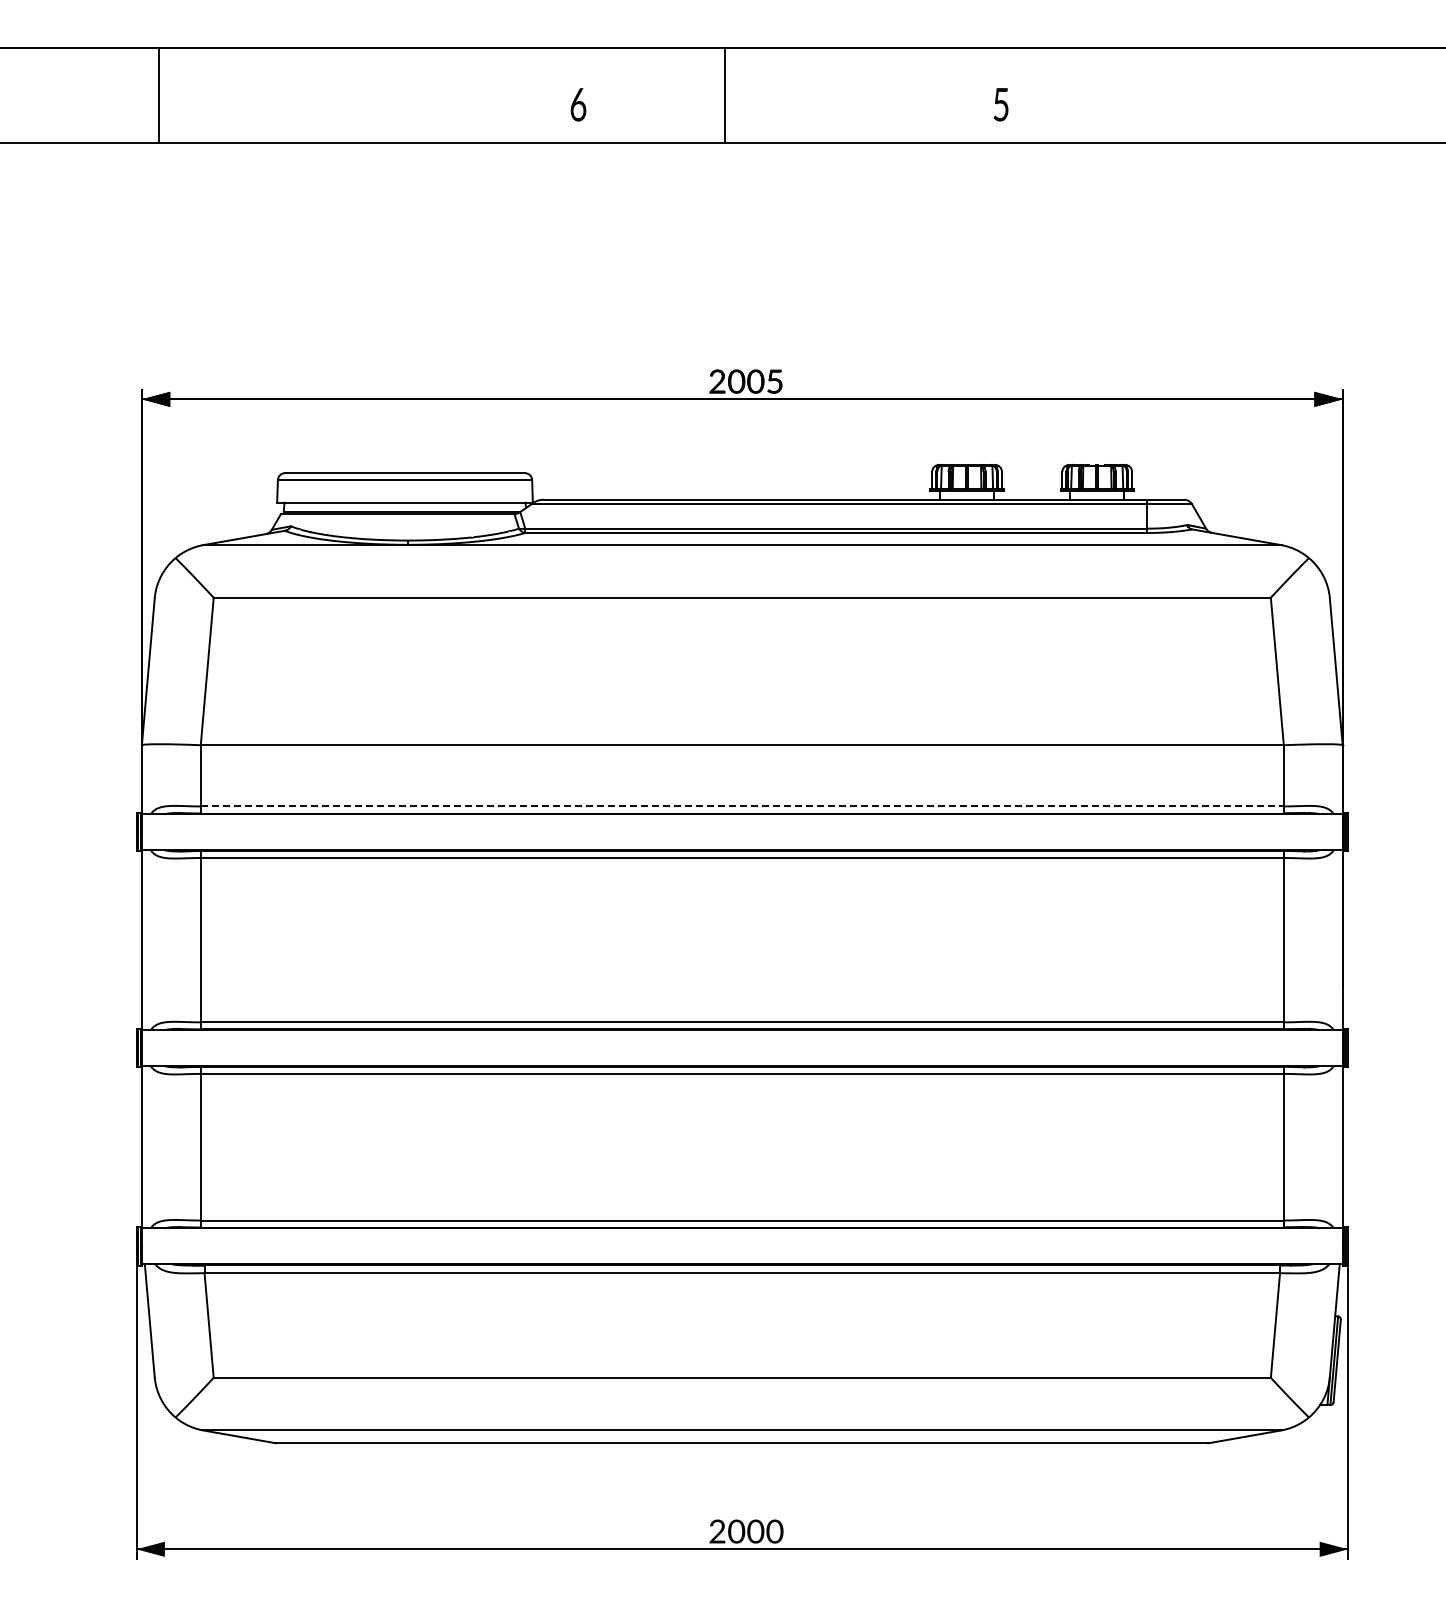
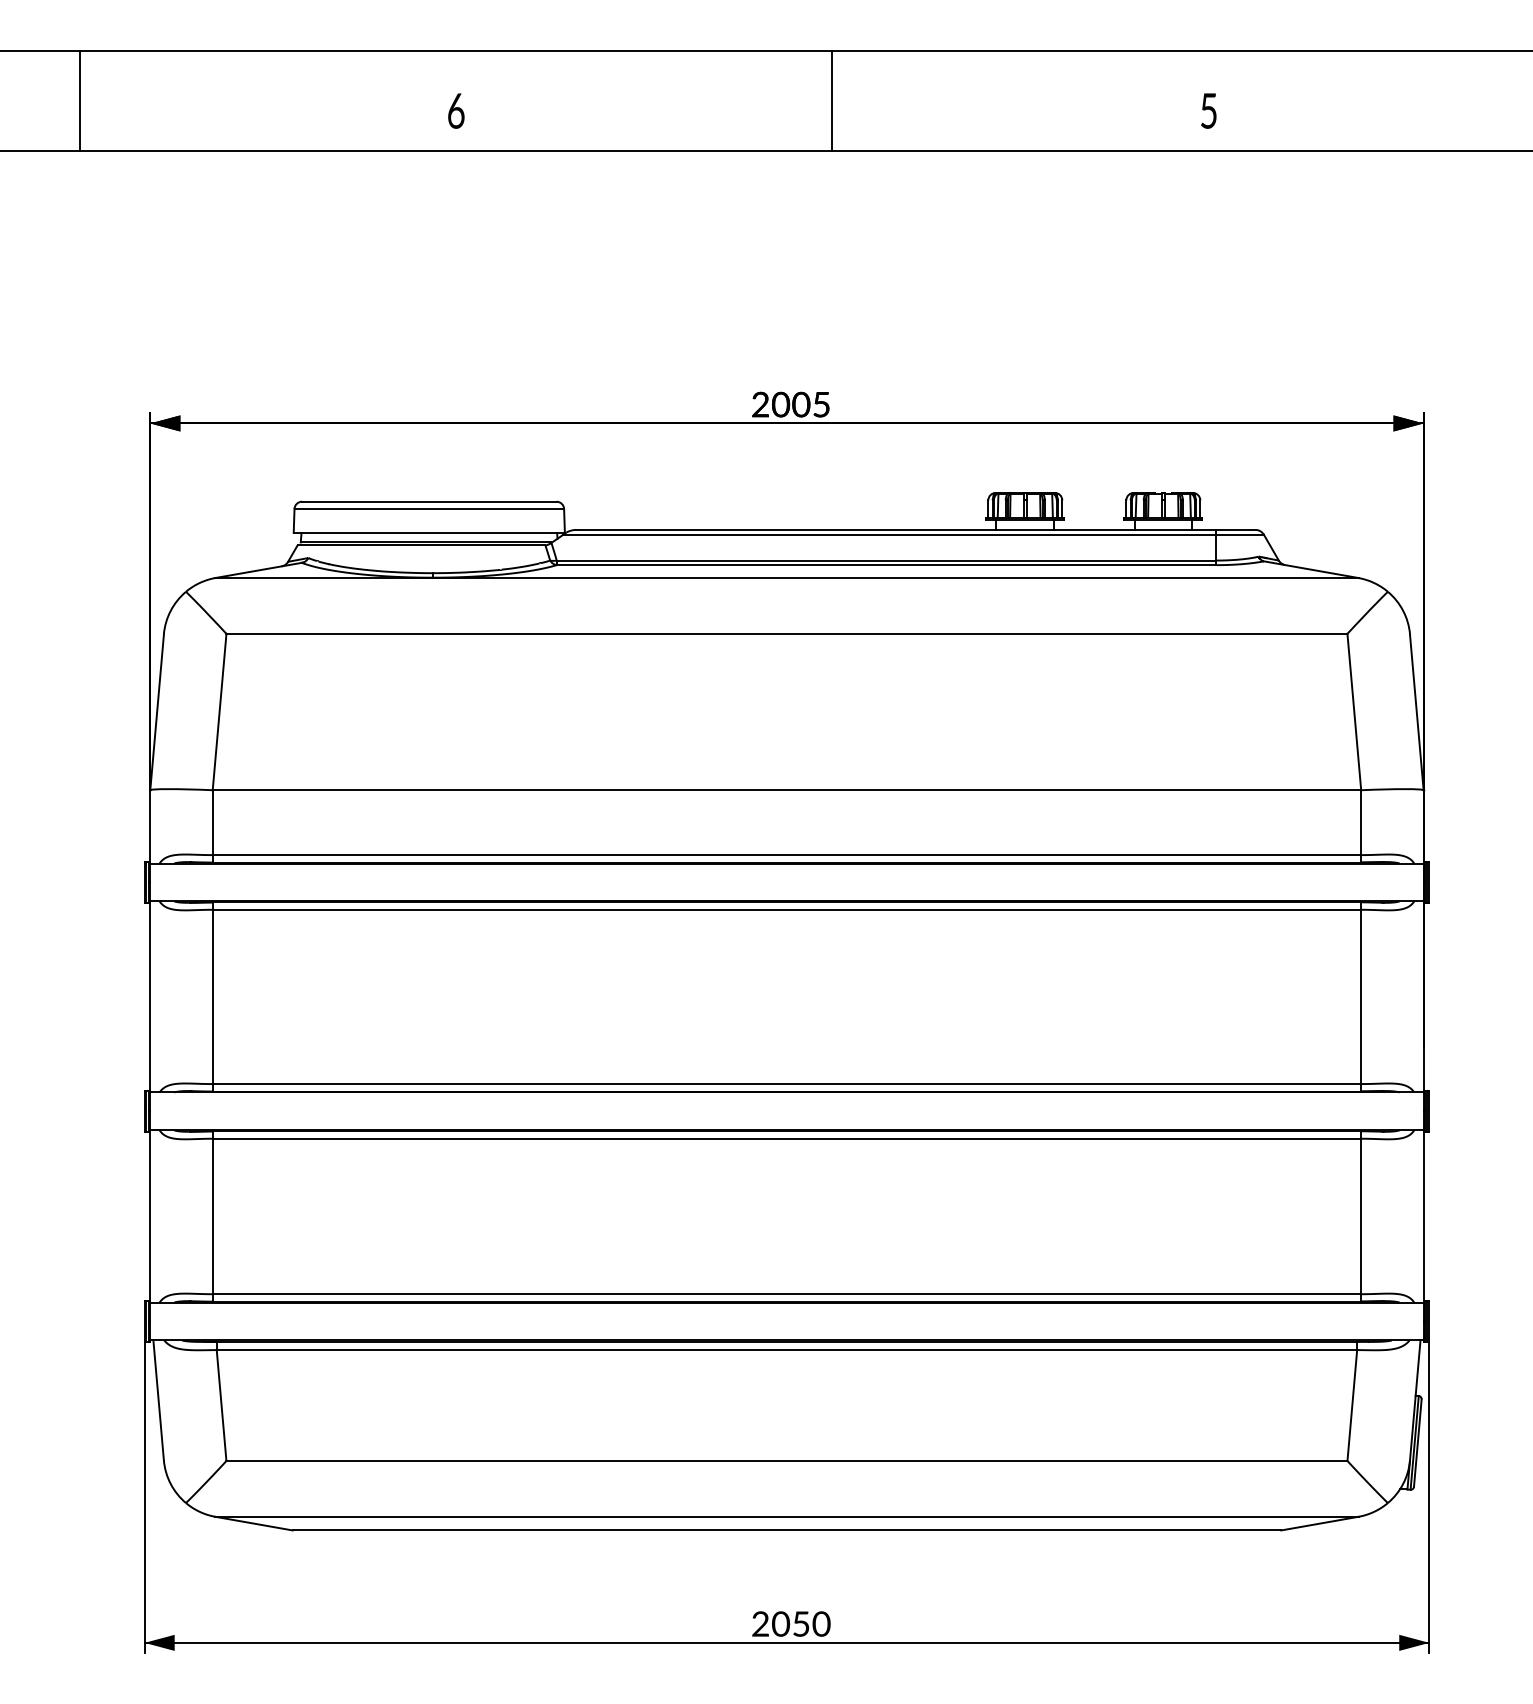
line: (159, 95) -> (79, 101), moved
line: (725, 95) -> (832, 101), moved
text: (578, 104) -> (456, 110), moved
text: (1001, 104) -> (1209, 110), moved
line: (742, 806) -> (787, 855), dashed -> solid
text: (755, 1531) -> (800, 1623), 2000 -> 2050

